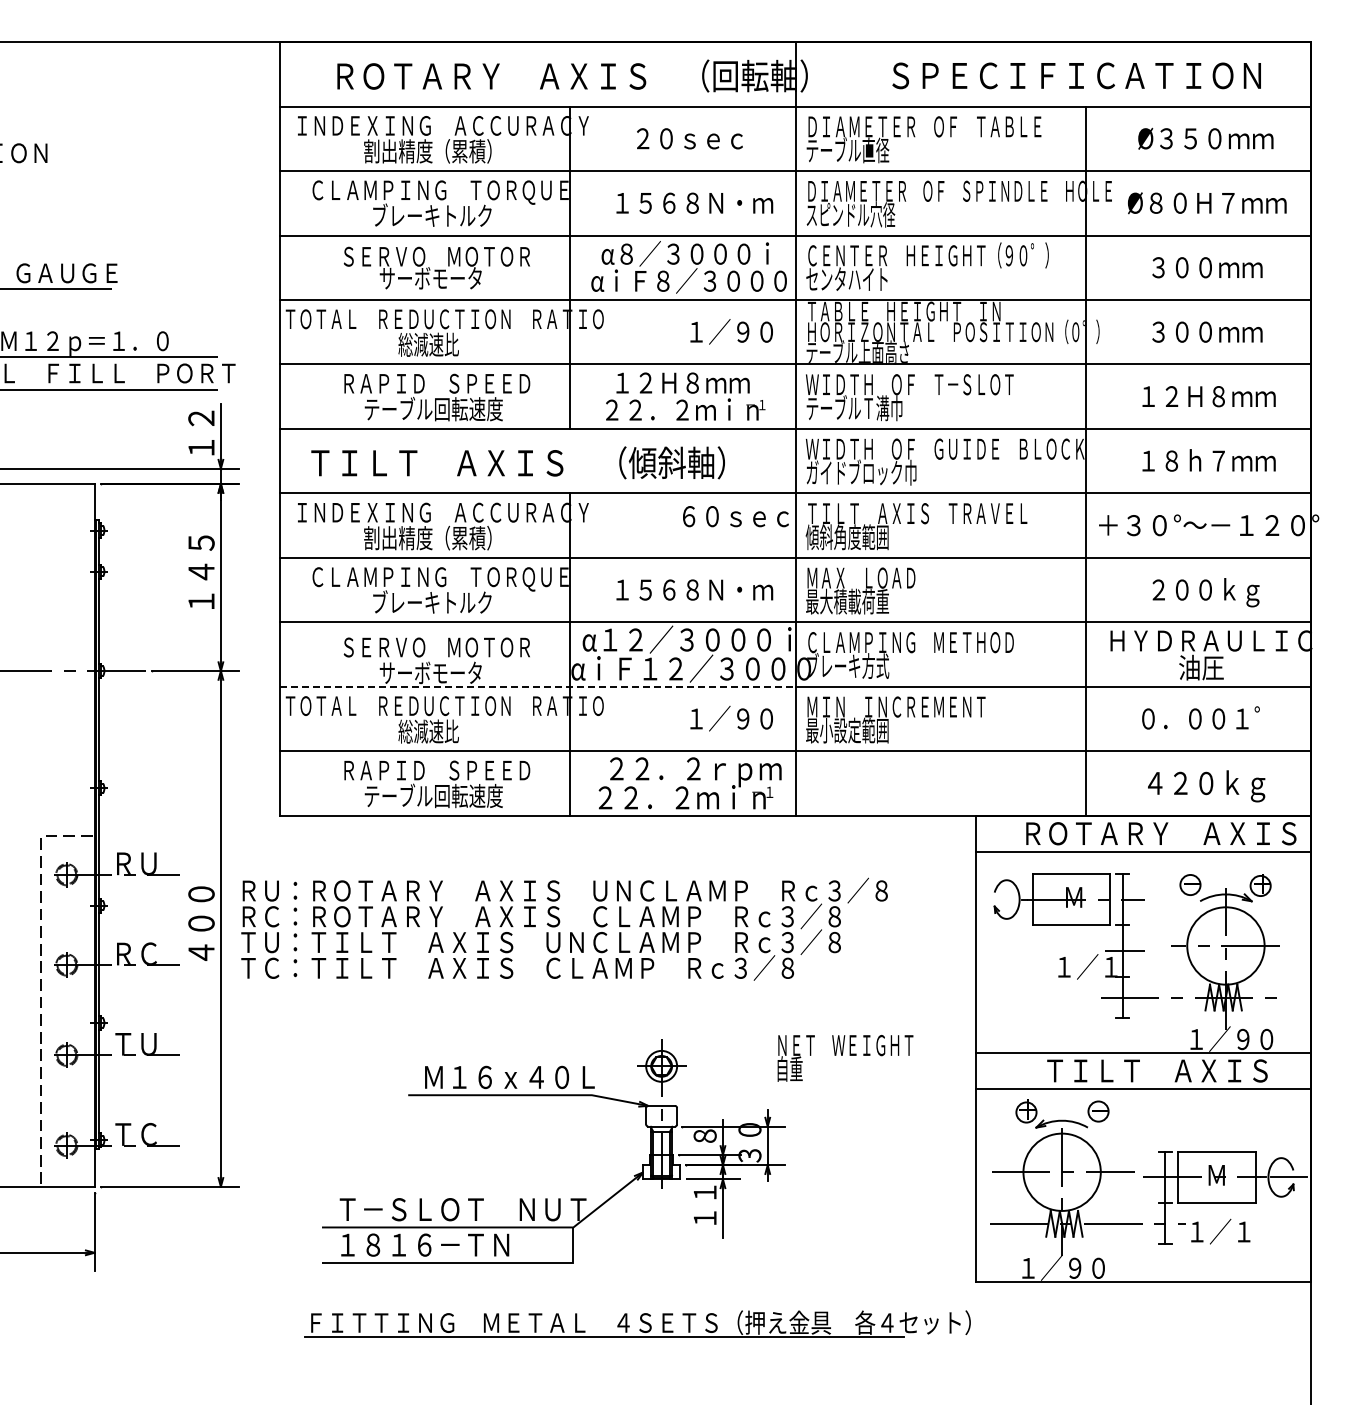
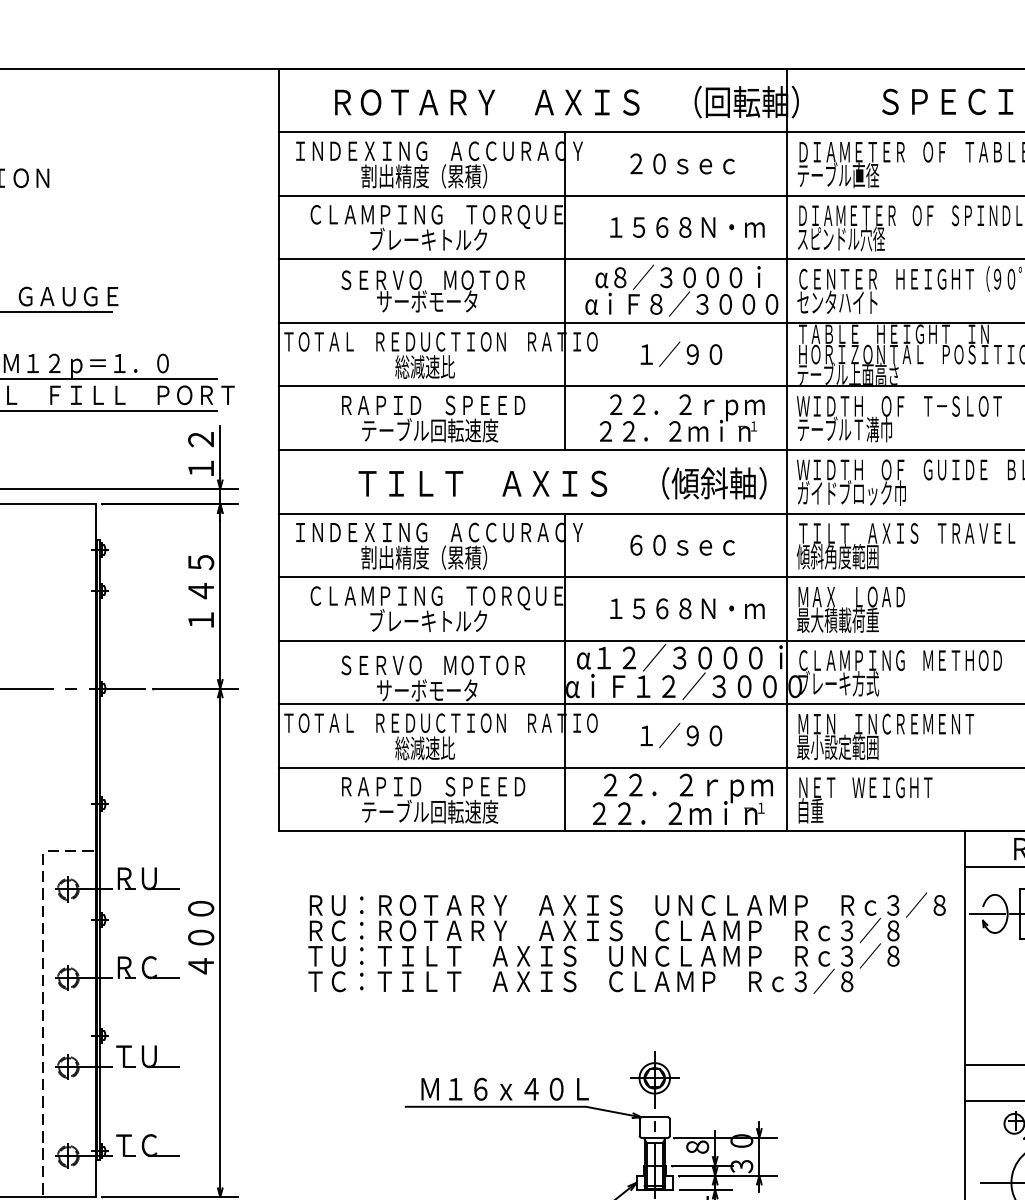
text: (731, 331) -> (681, 353), moved
text: (694, 385) -> (687, 407), １２Ｈ８ｍｍ -> ２２．２ｒｐｍ
text: (517, 462) -> (561, 483), moved
text: (735, 516) -> (682, 545), moved
line: (537, 686) -> (532, 703), dashed -> solid
text: (731, 718) -> (681, 735), moved
line: (998, 899) -> (986, 913), added
text: (564, 928) -> (627, 942), moved
text: (845, 1058) -> (865, 800), moved

